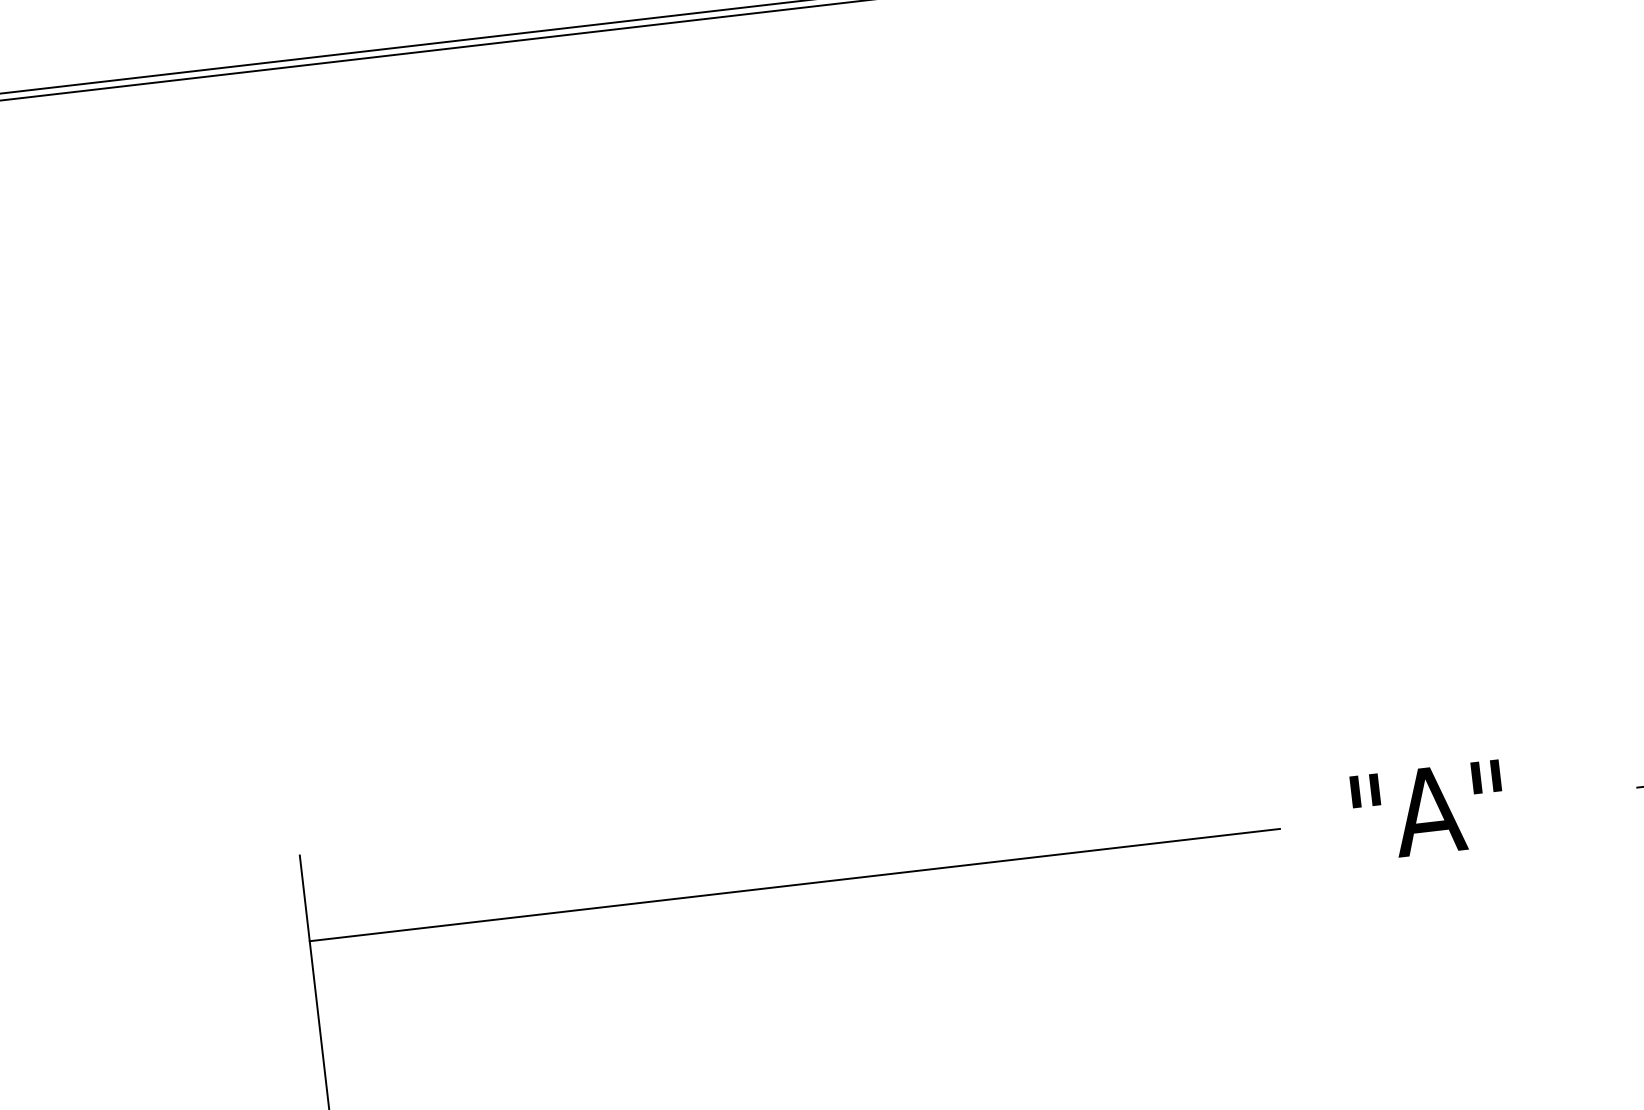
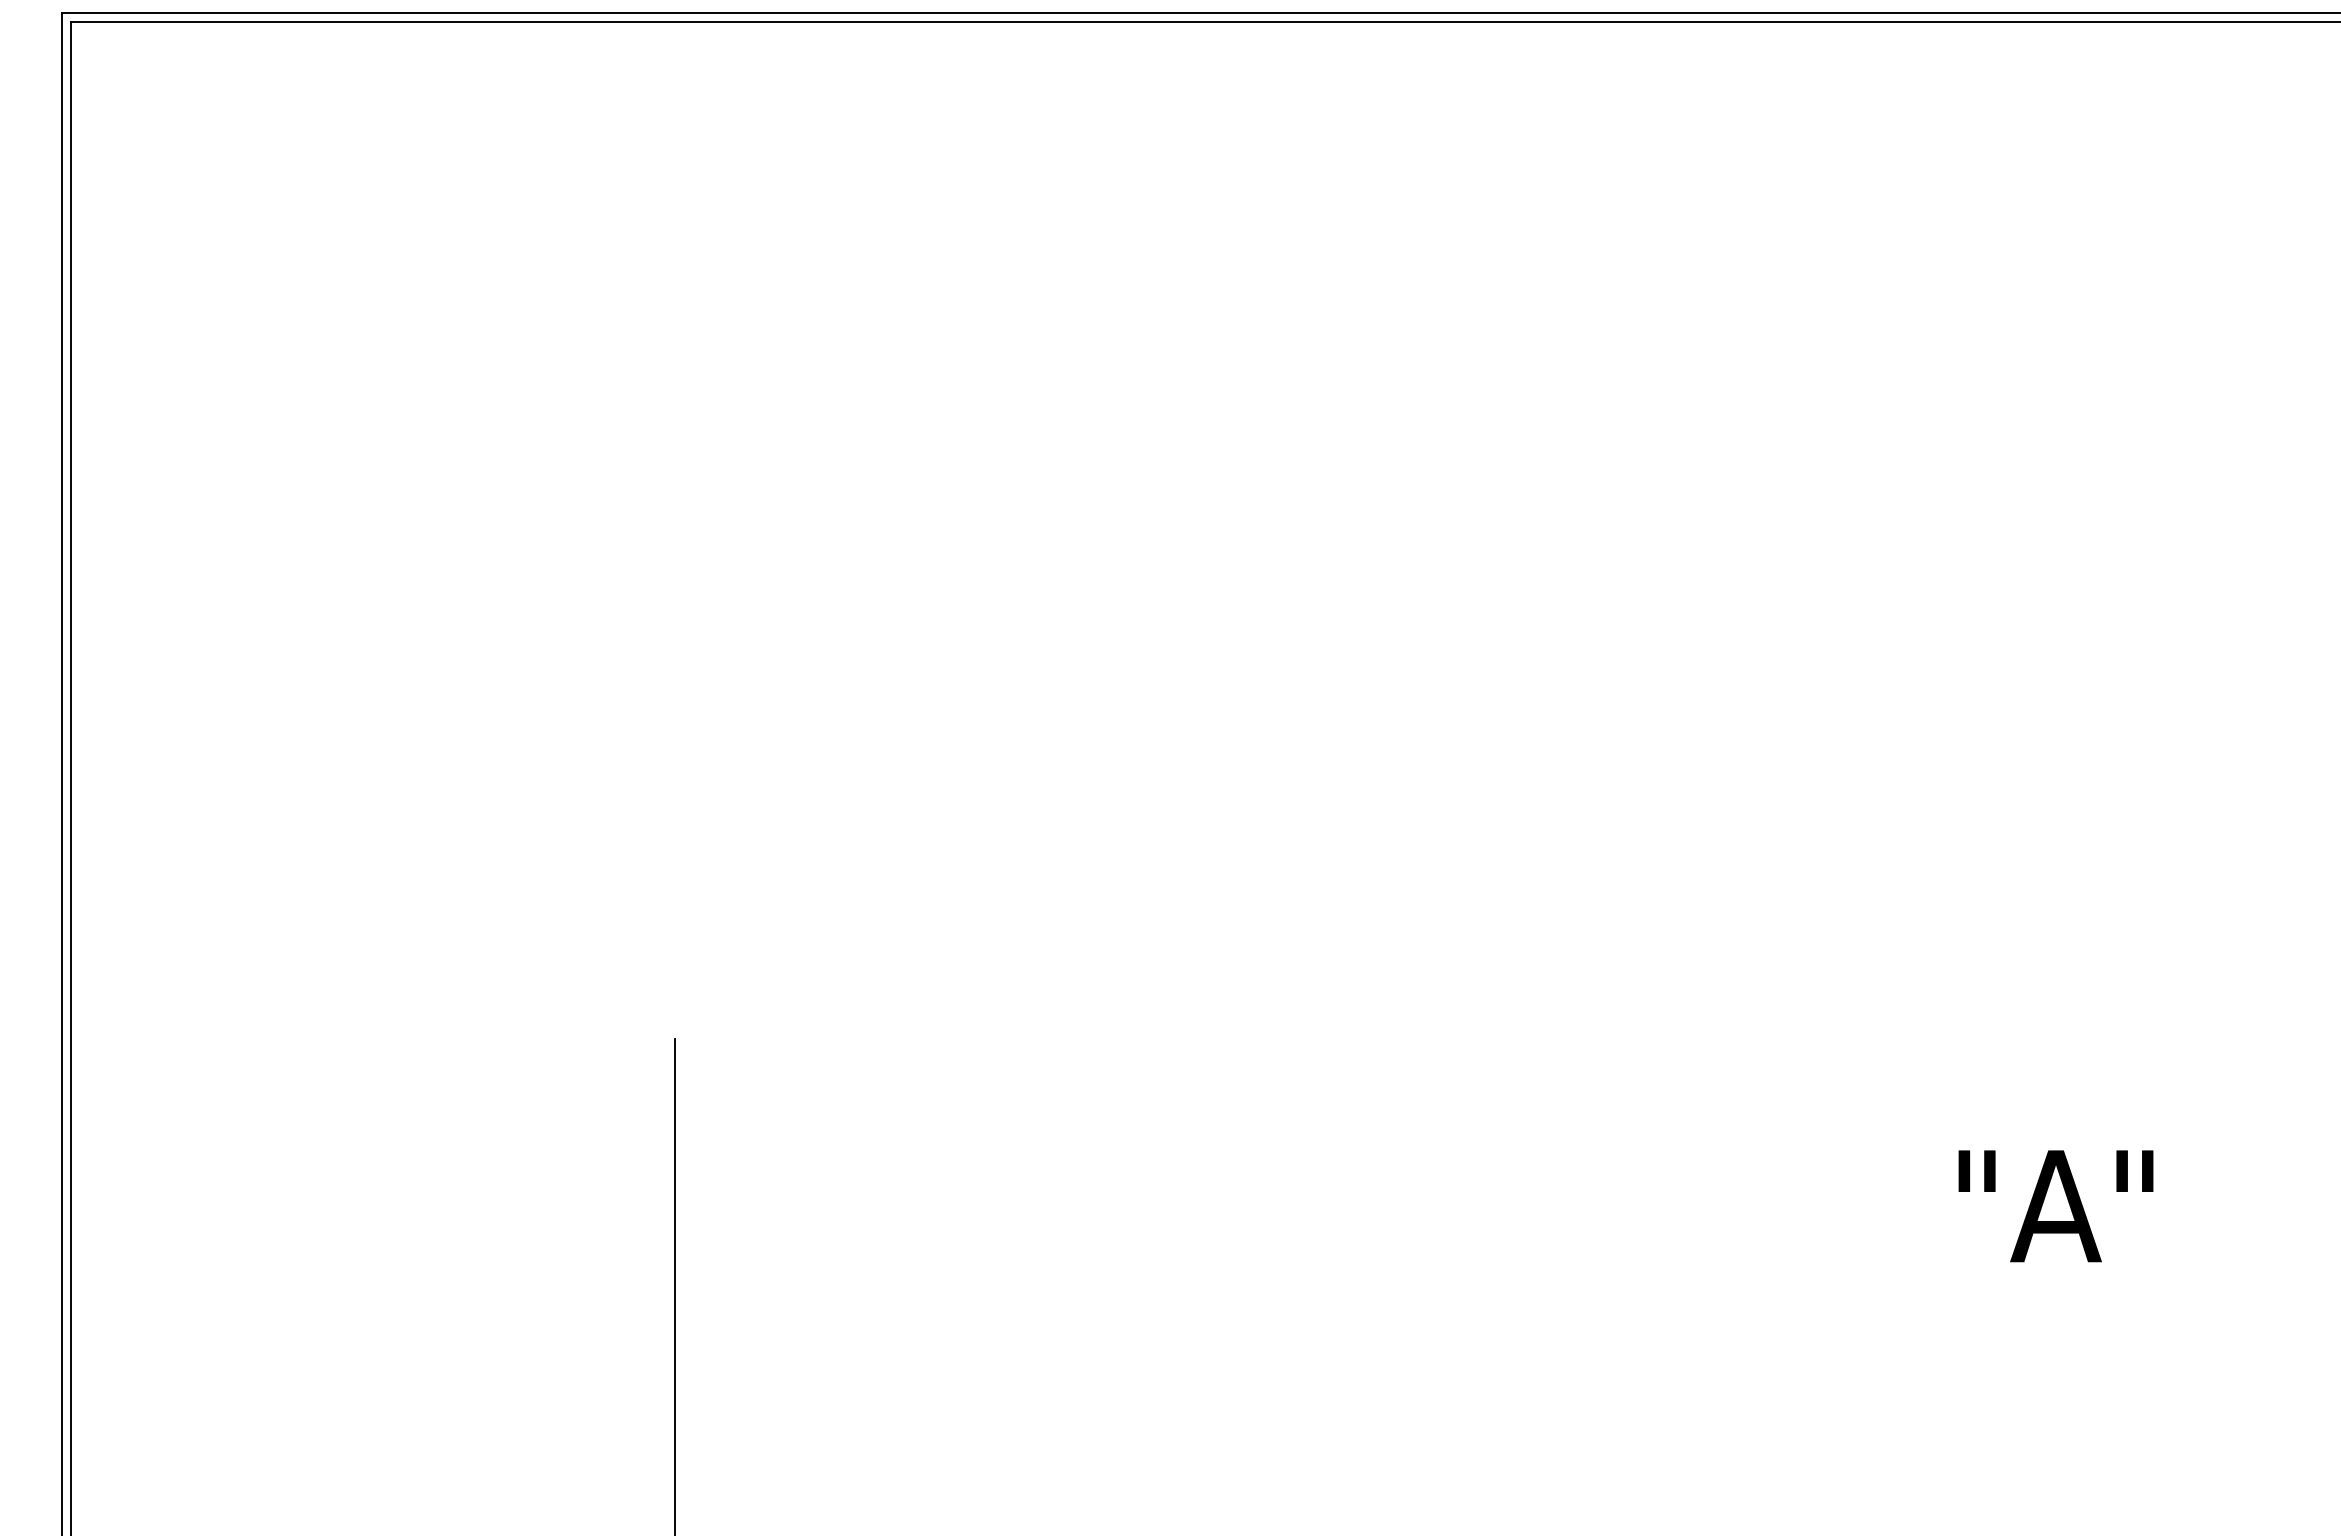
text: (1428, 810) -> (2055, 1206), moved
line: (794, 885) -> (1307, 1150), removed

